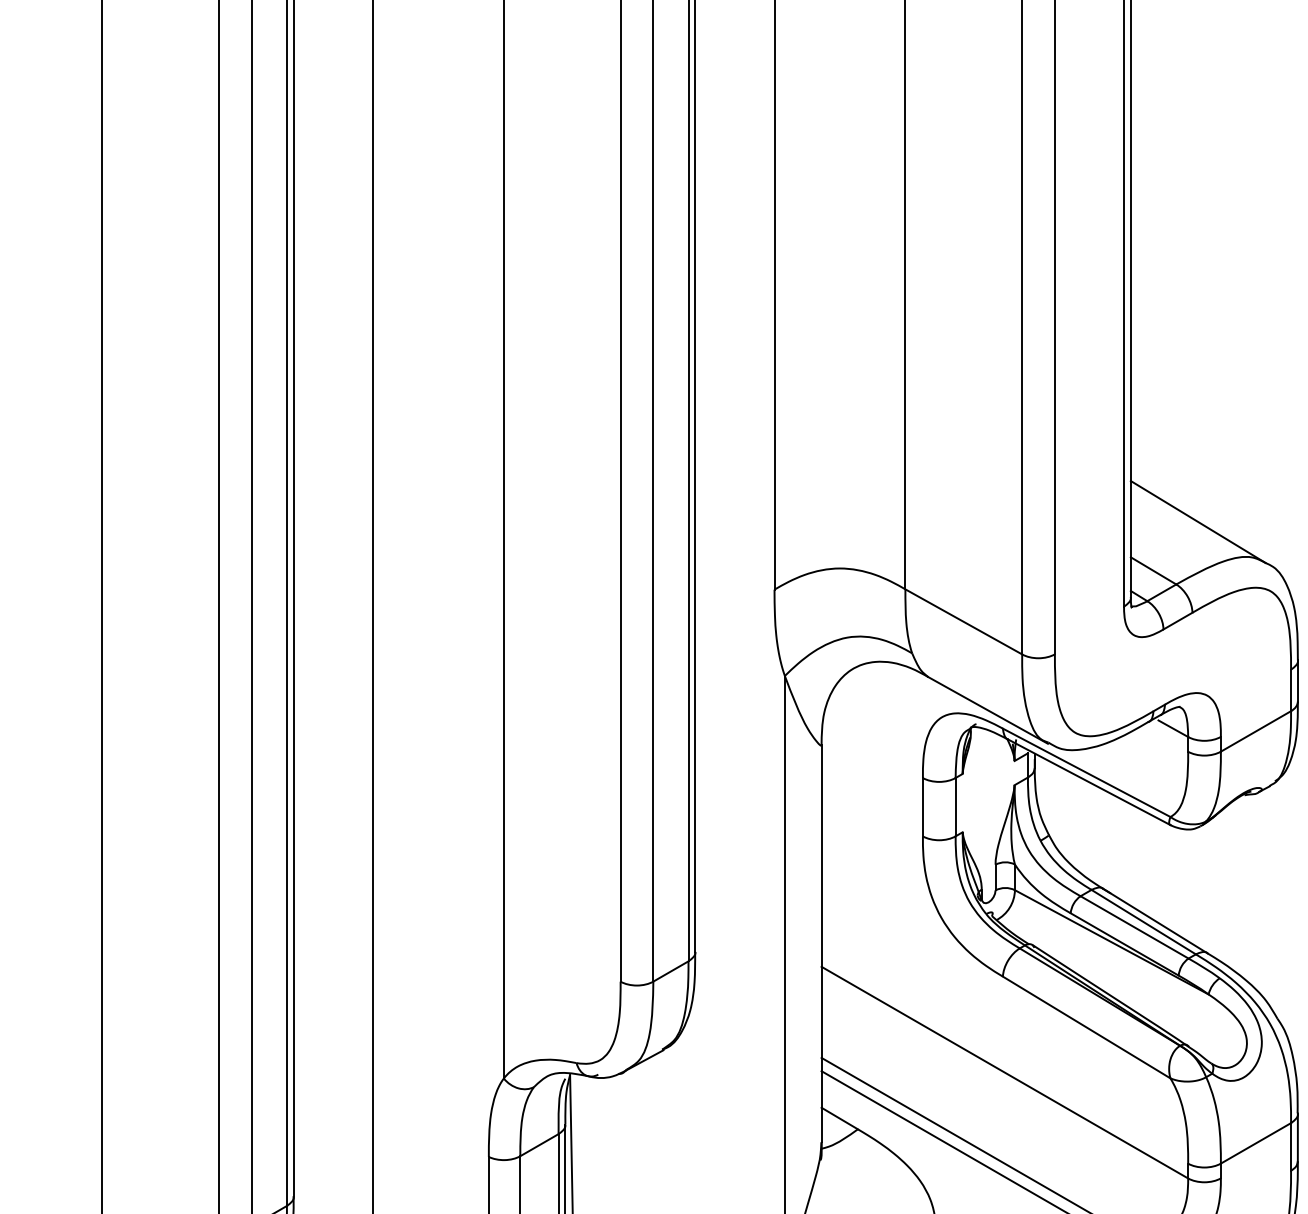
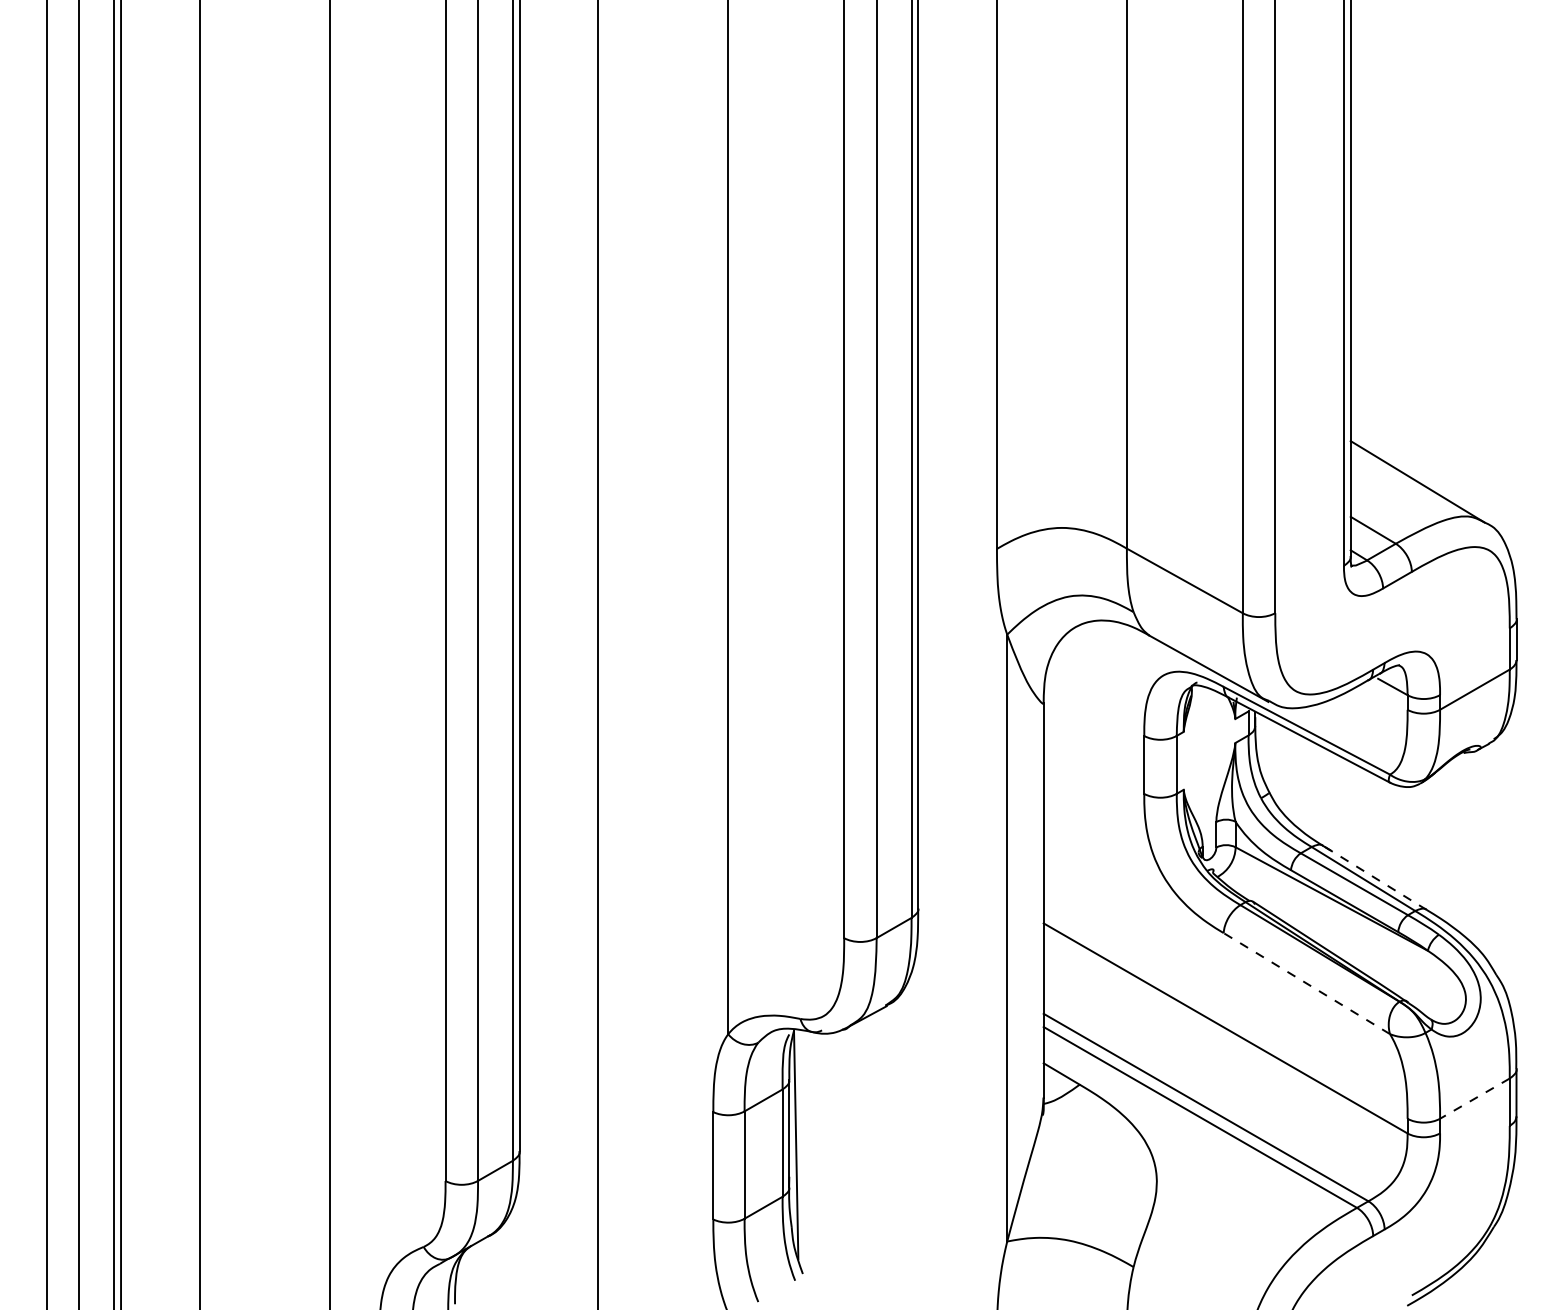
line: (1155, 920) -> (1375, 877), solid -> dashed
line: (1086, 1027) -> (1306, 983), solid -> dashed
line: (1255, 1143) -> (1474, 1098), solid -> dashed

